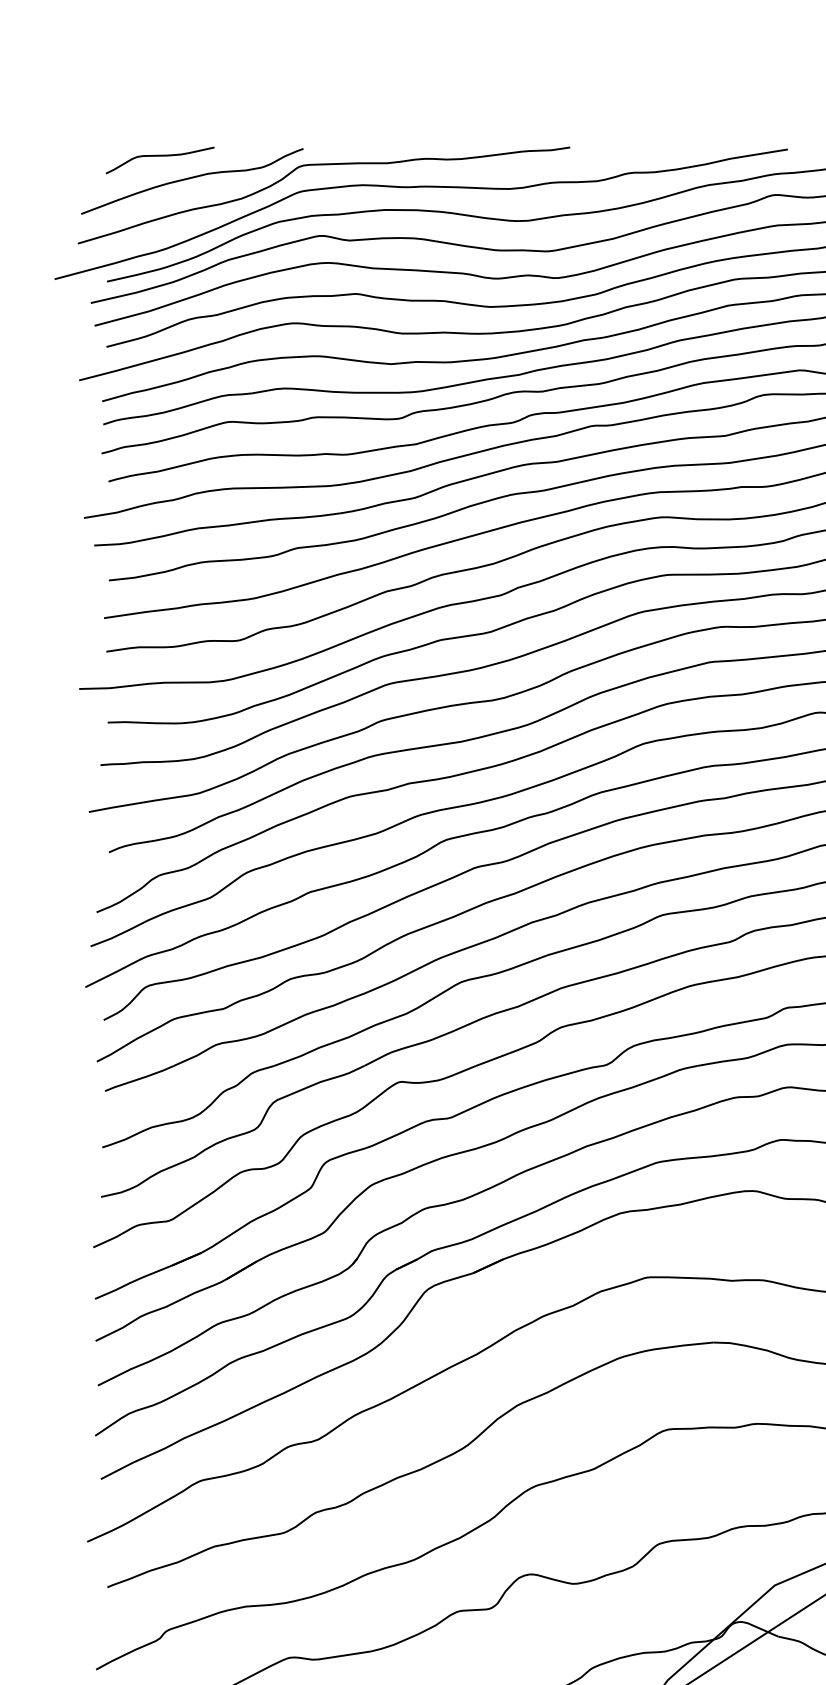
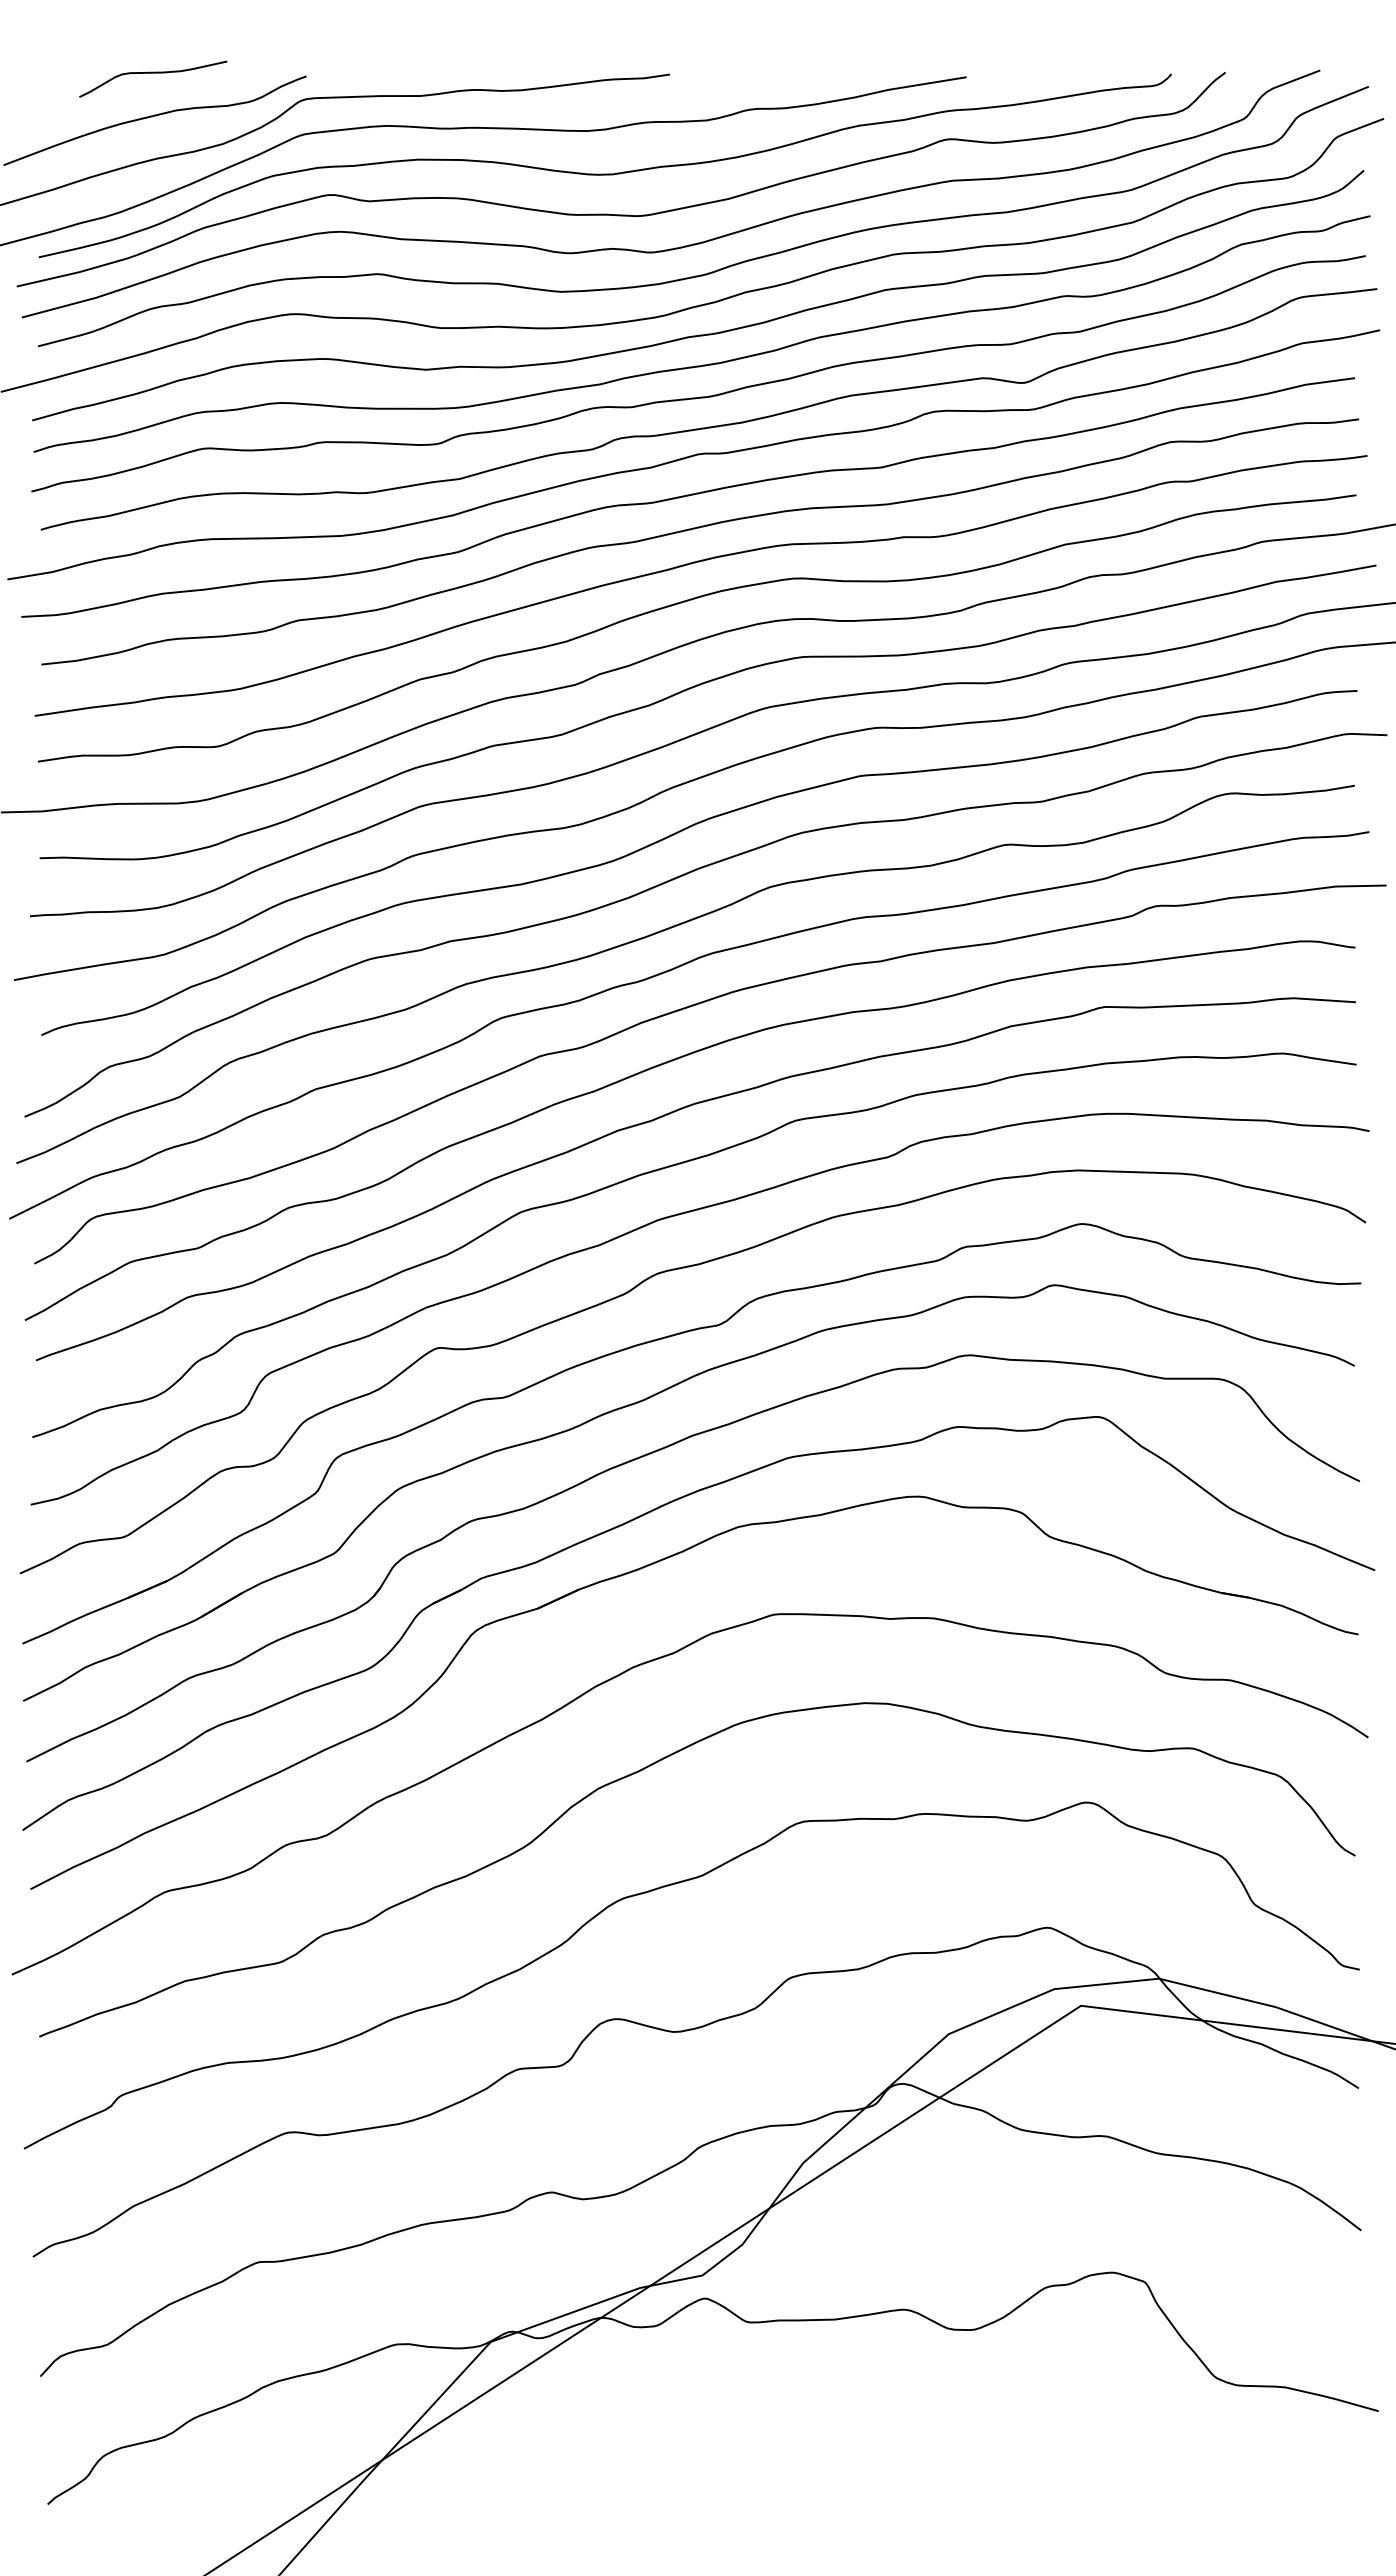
curve: (160, 156) -> (153, 73), moved

